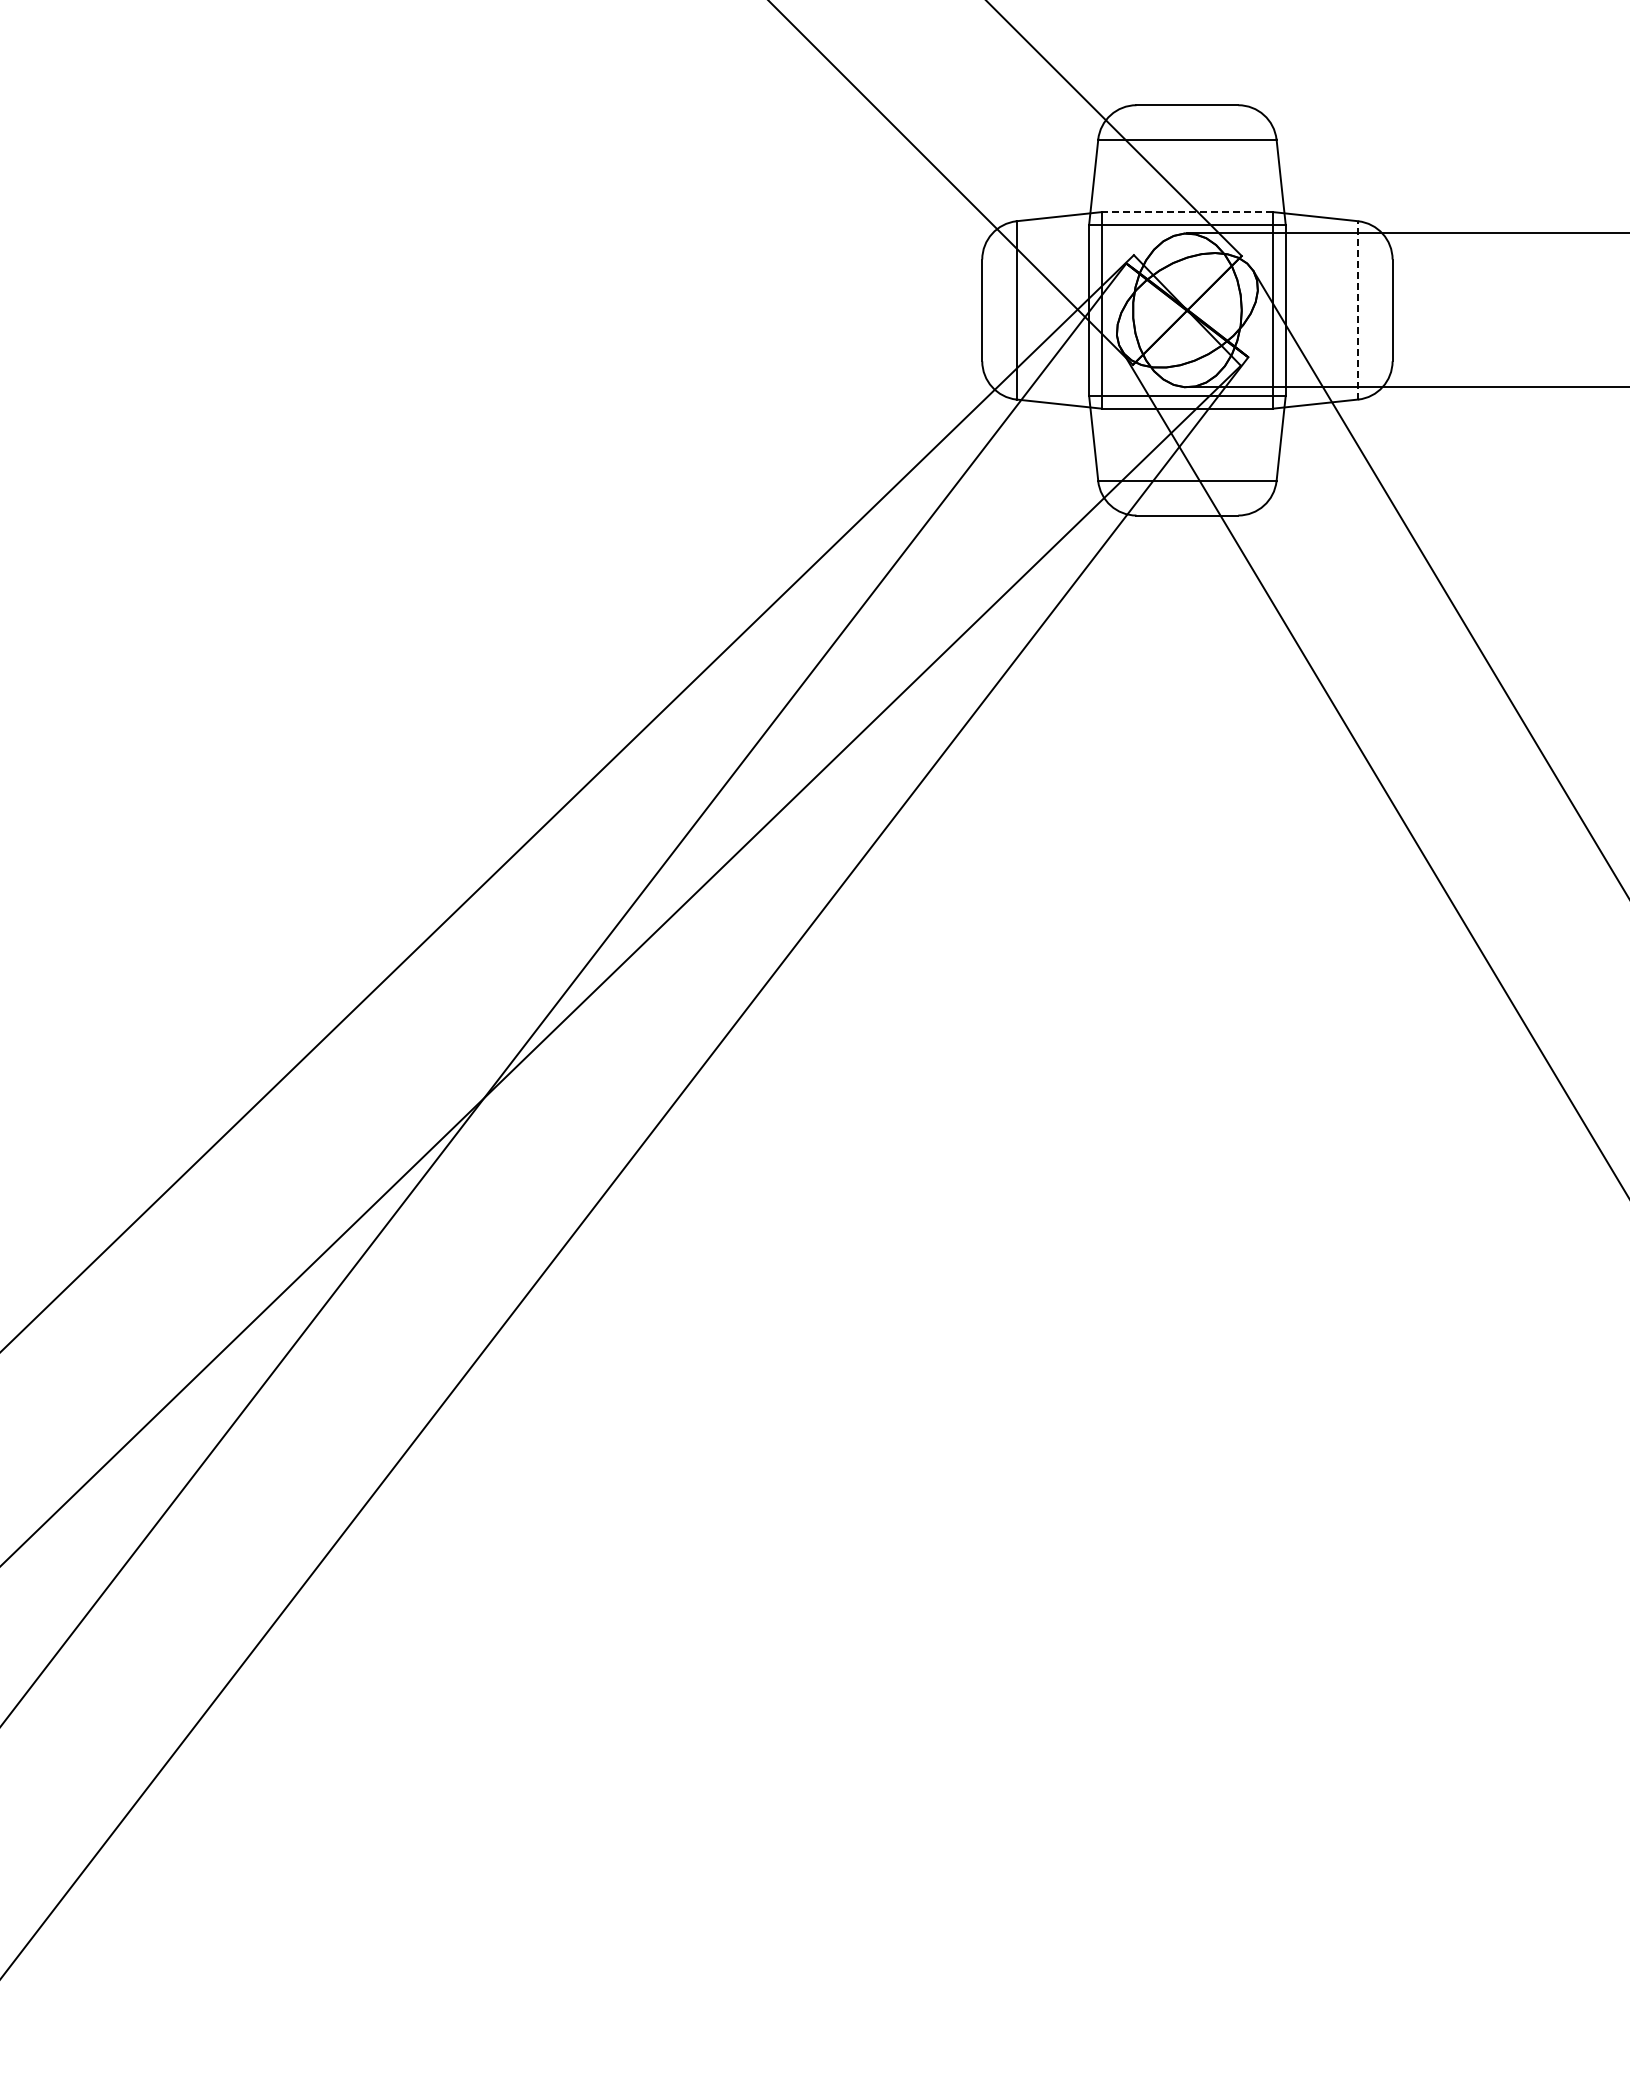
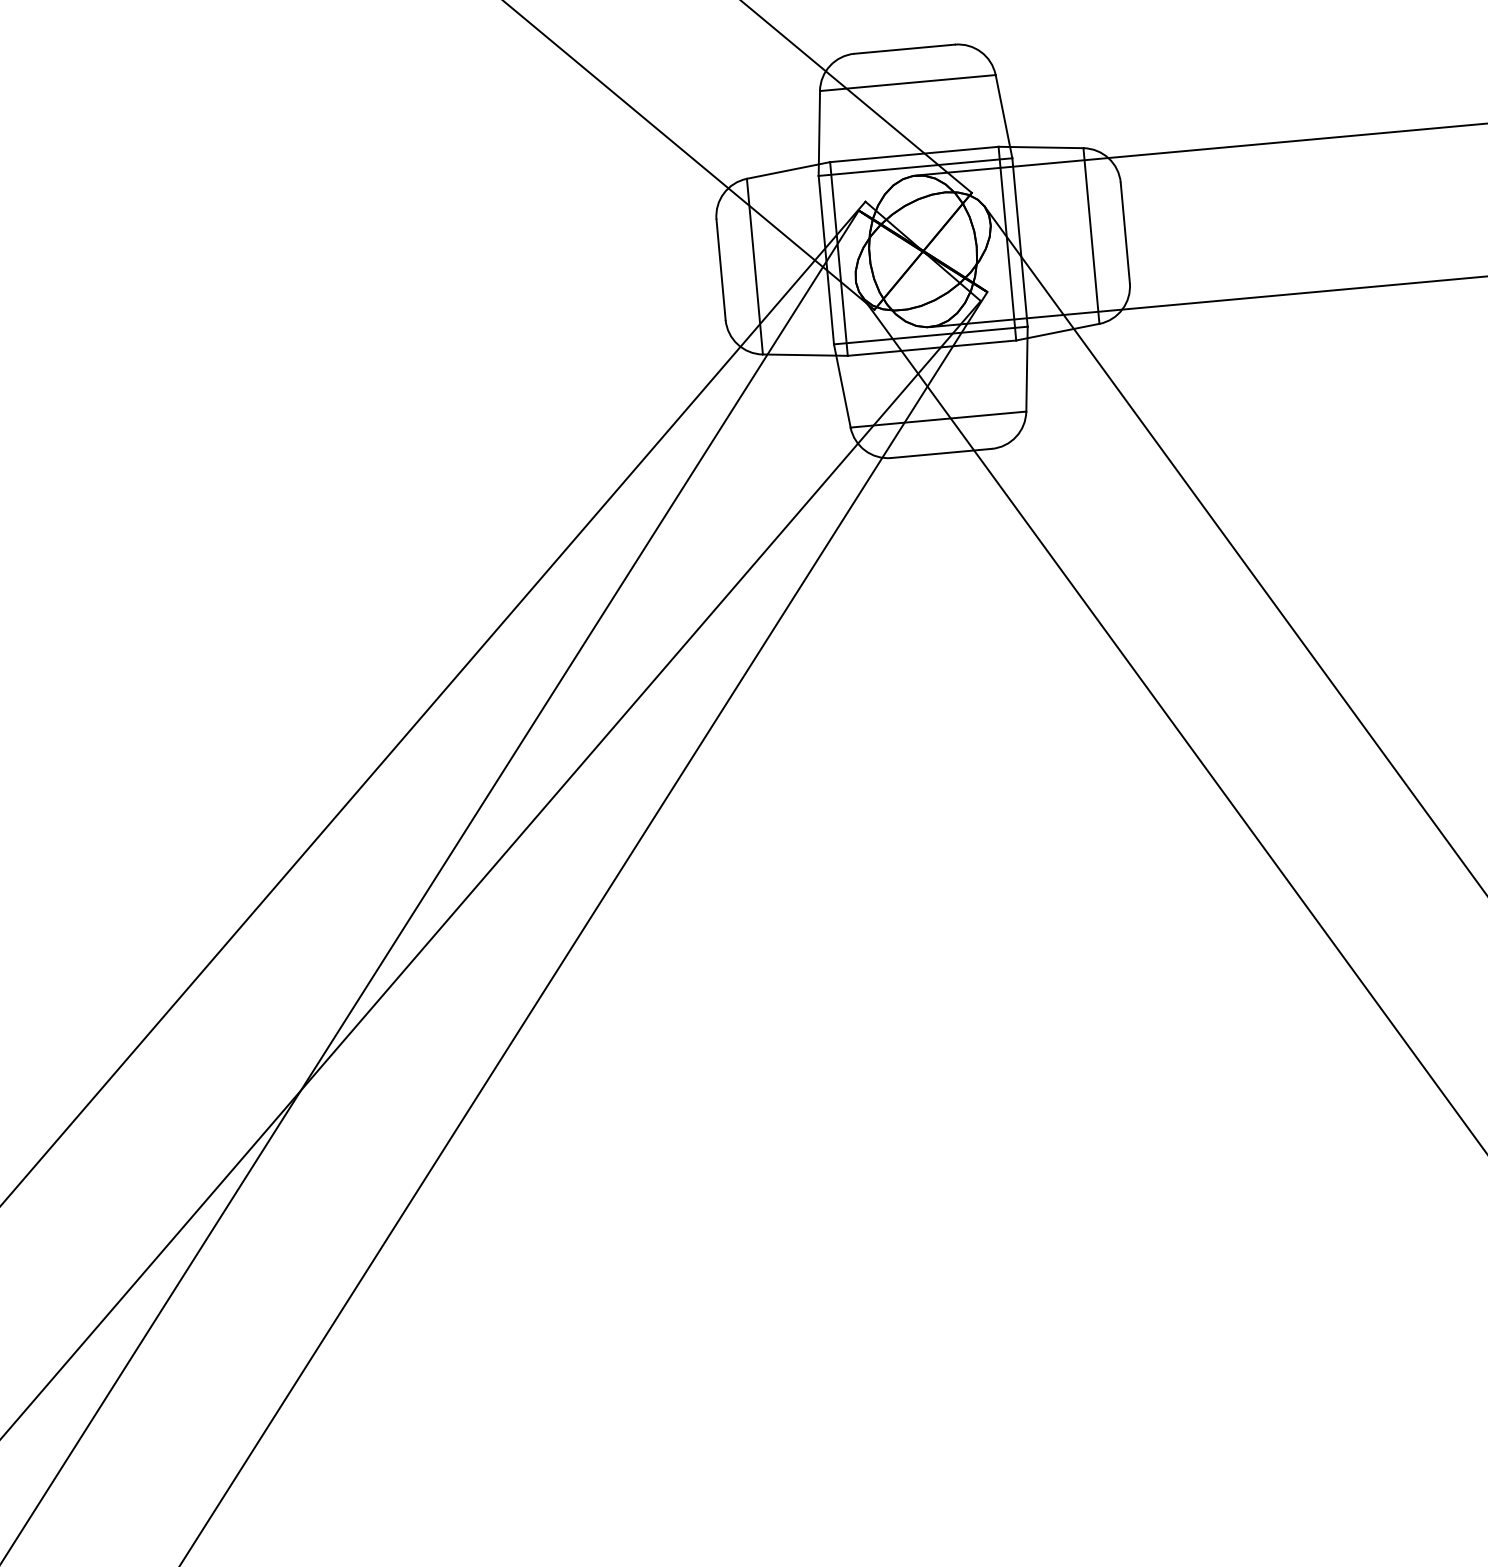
line: (1186, 212) -> (913, 154), dashed -> solid
line: (1358, 309) -> (1091, 235), dashed -> solid

